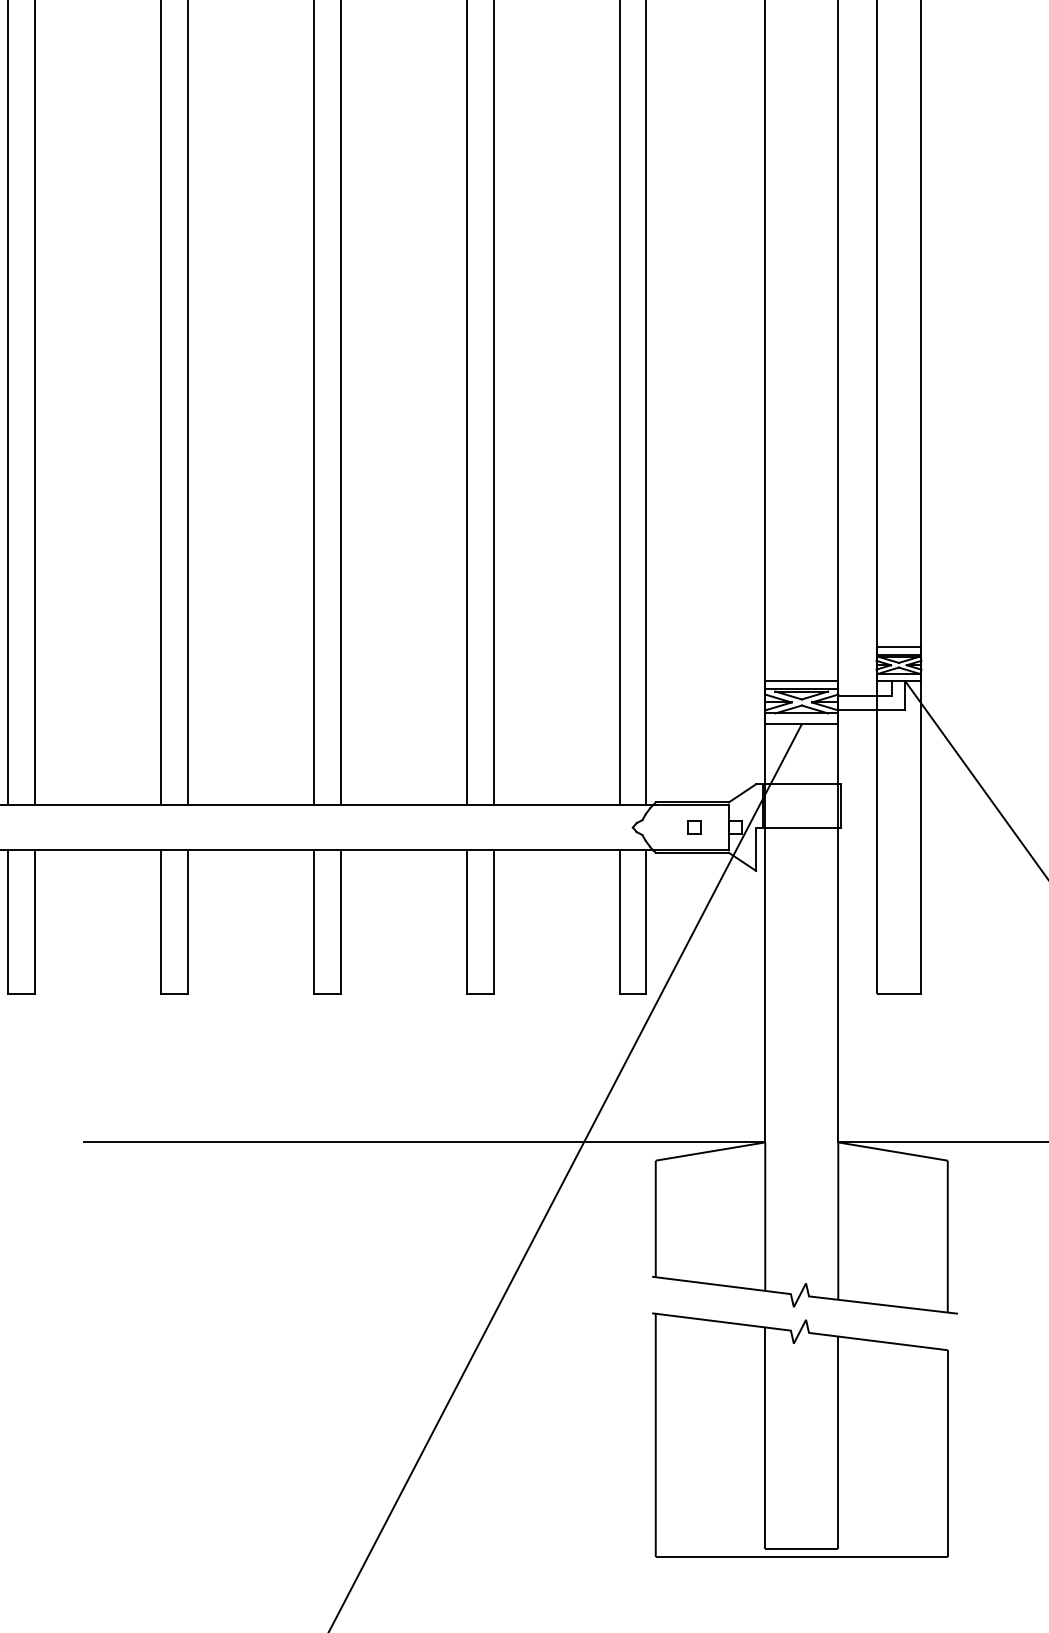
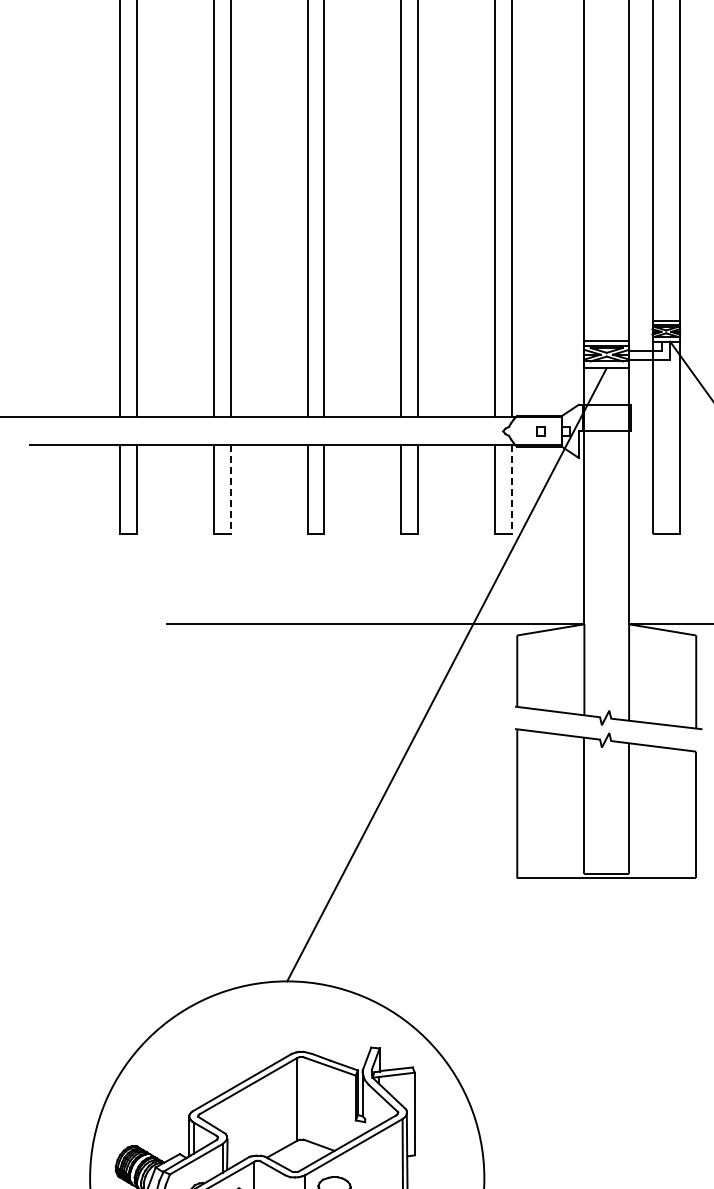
line: (187, 922) -> (230, 489), solid -> dashed
line: (646, 922) -> (511, 489), solid -> dashed

